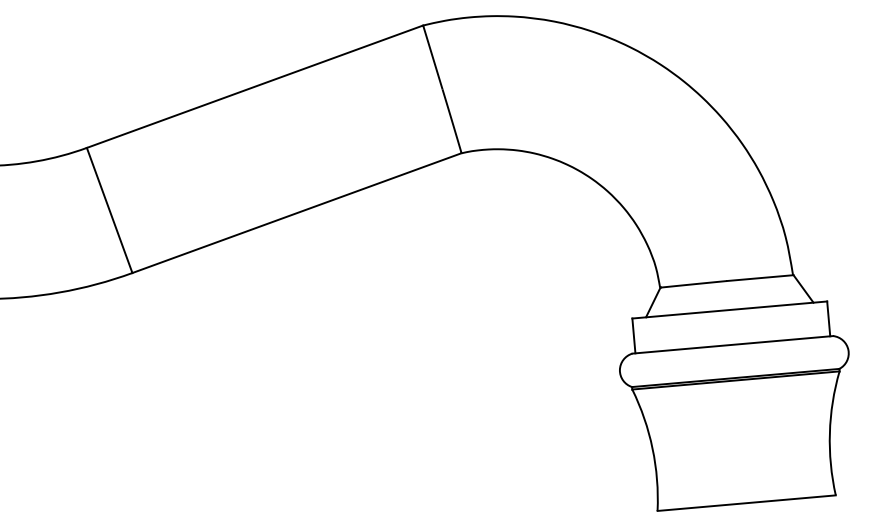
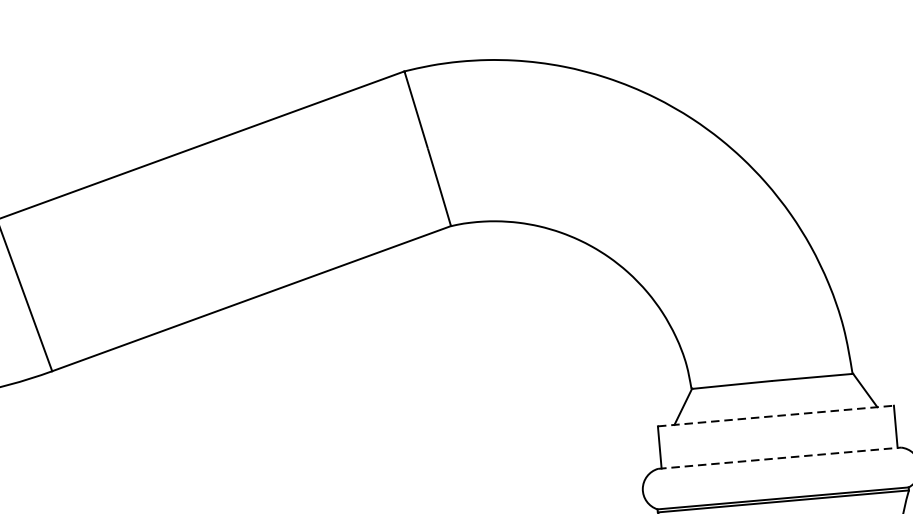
line: (729, 310) -> (775, 416), solid -> dashed
line: (732, 344) -> (779, 457), solid -> dashed

